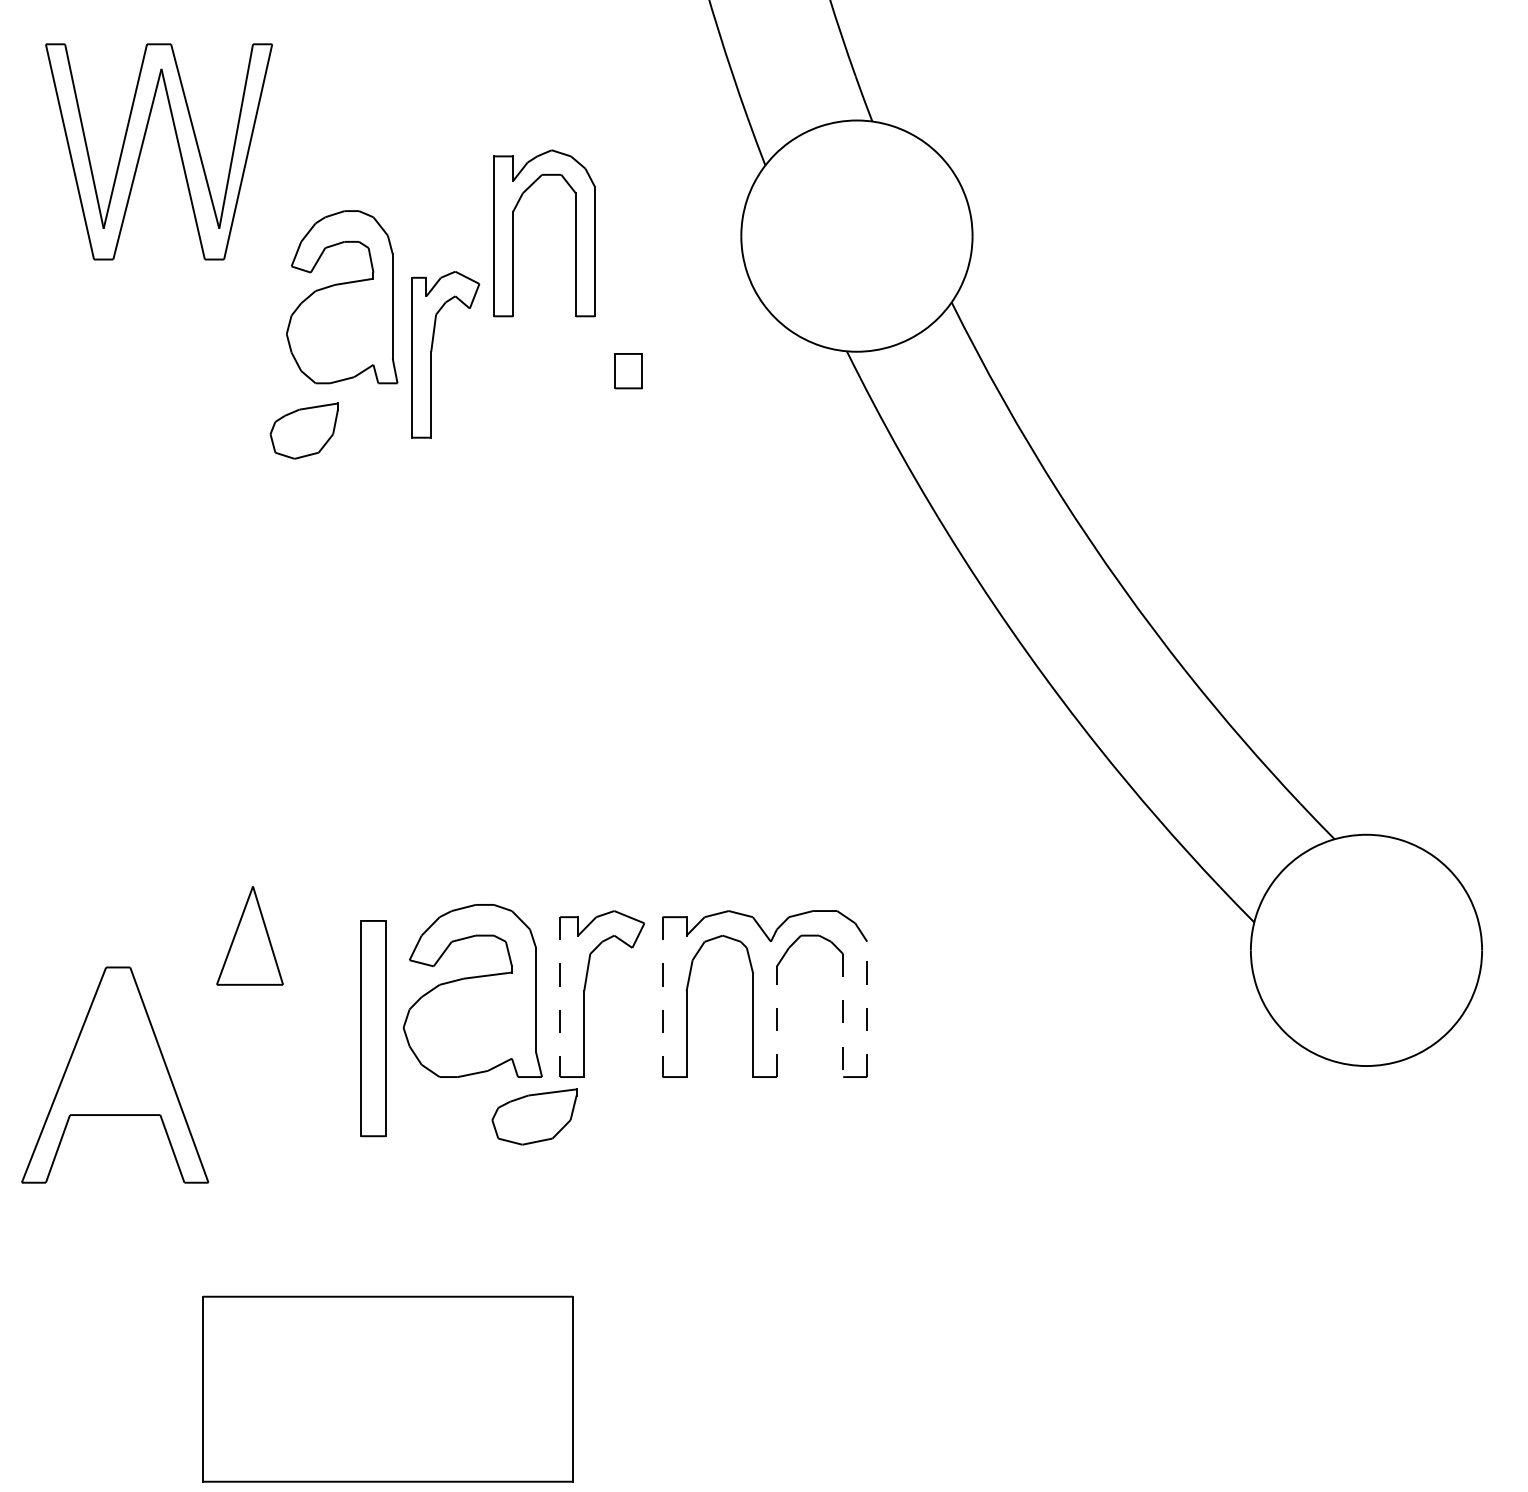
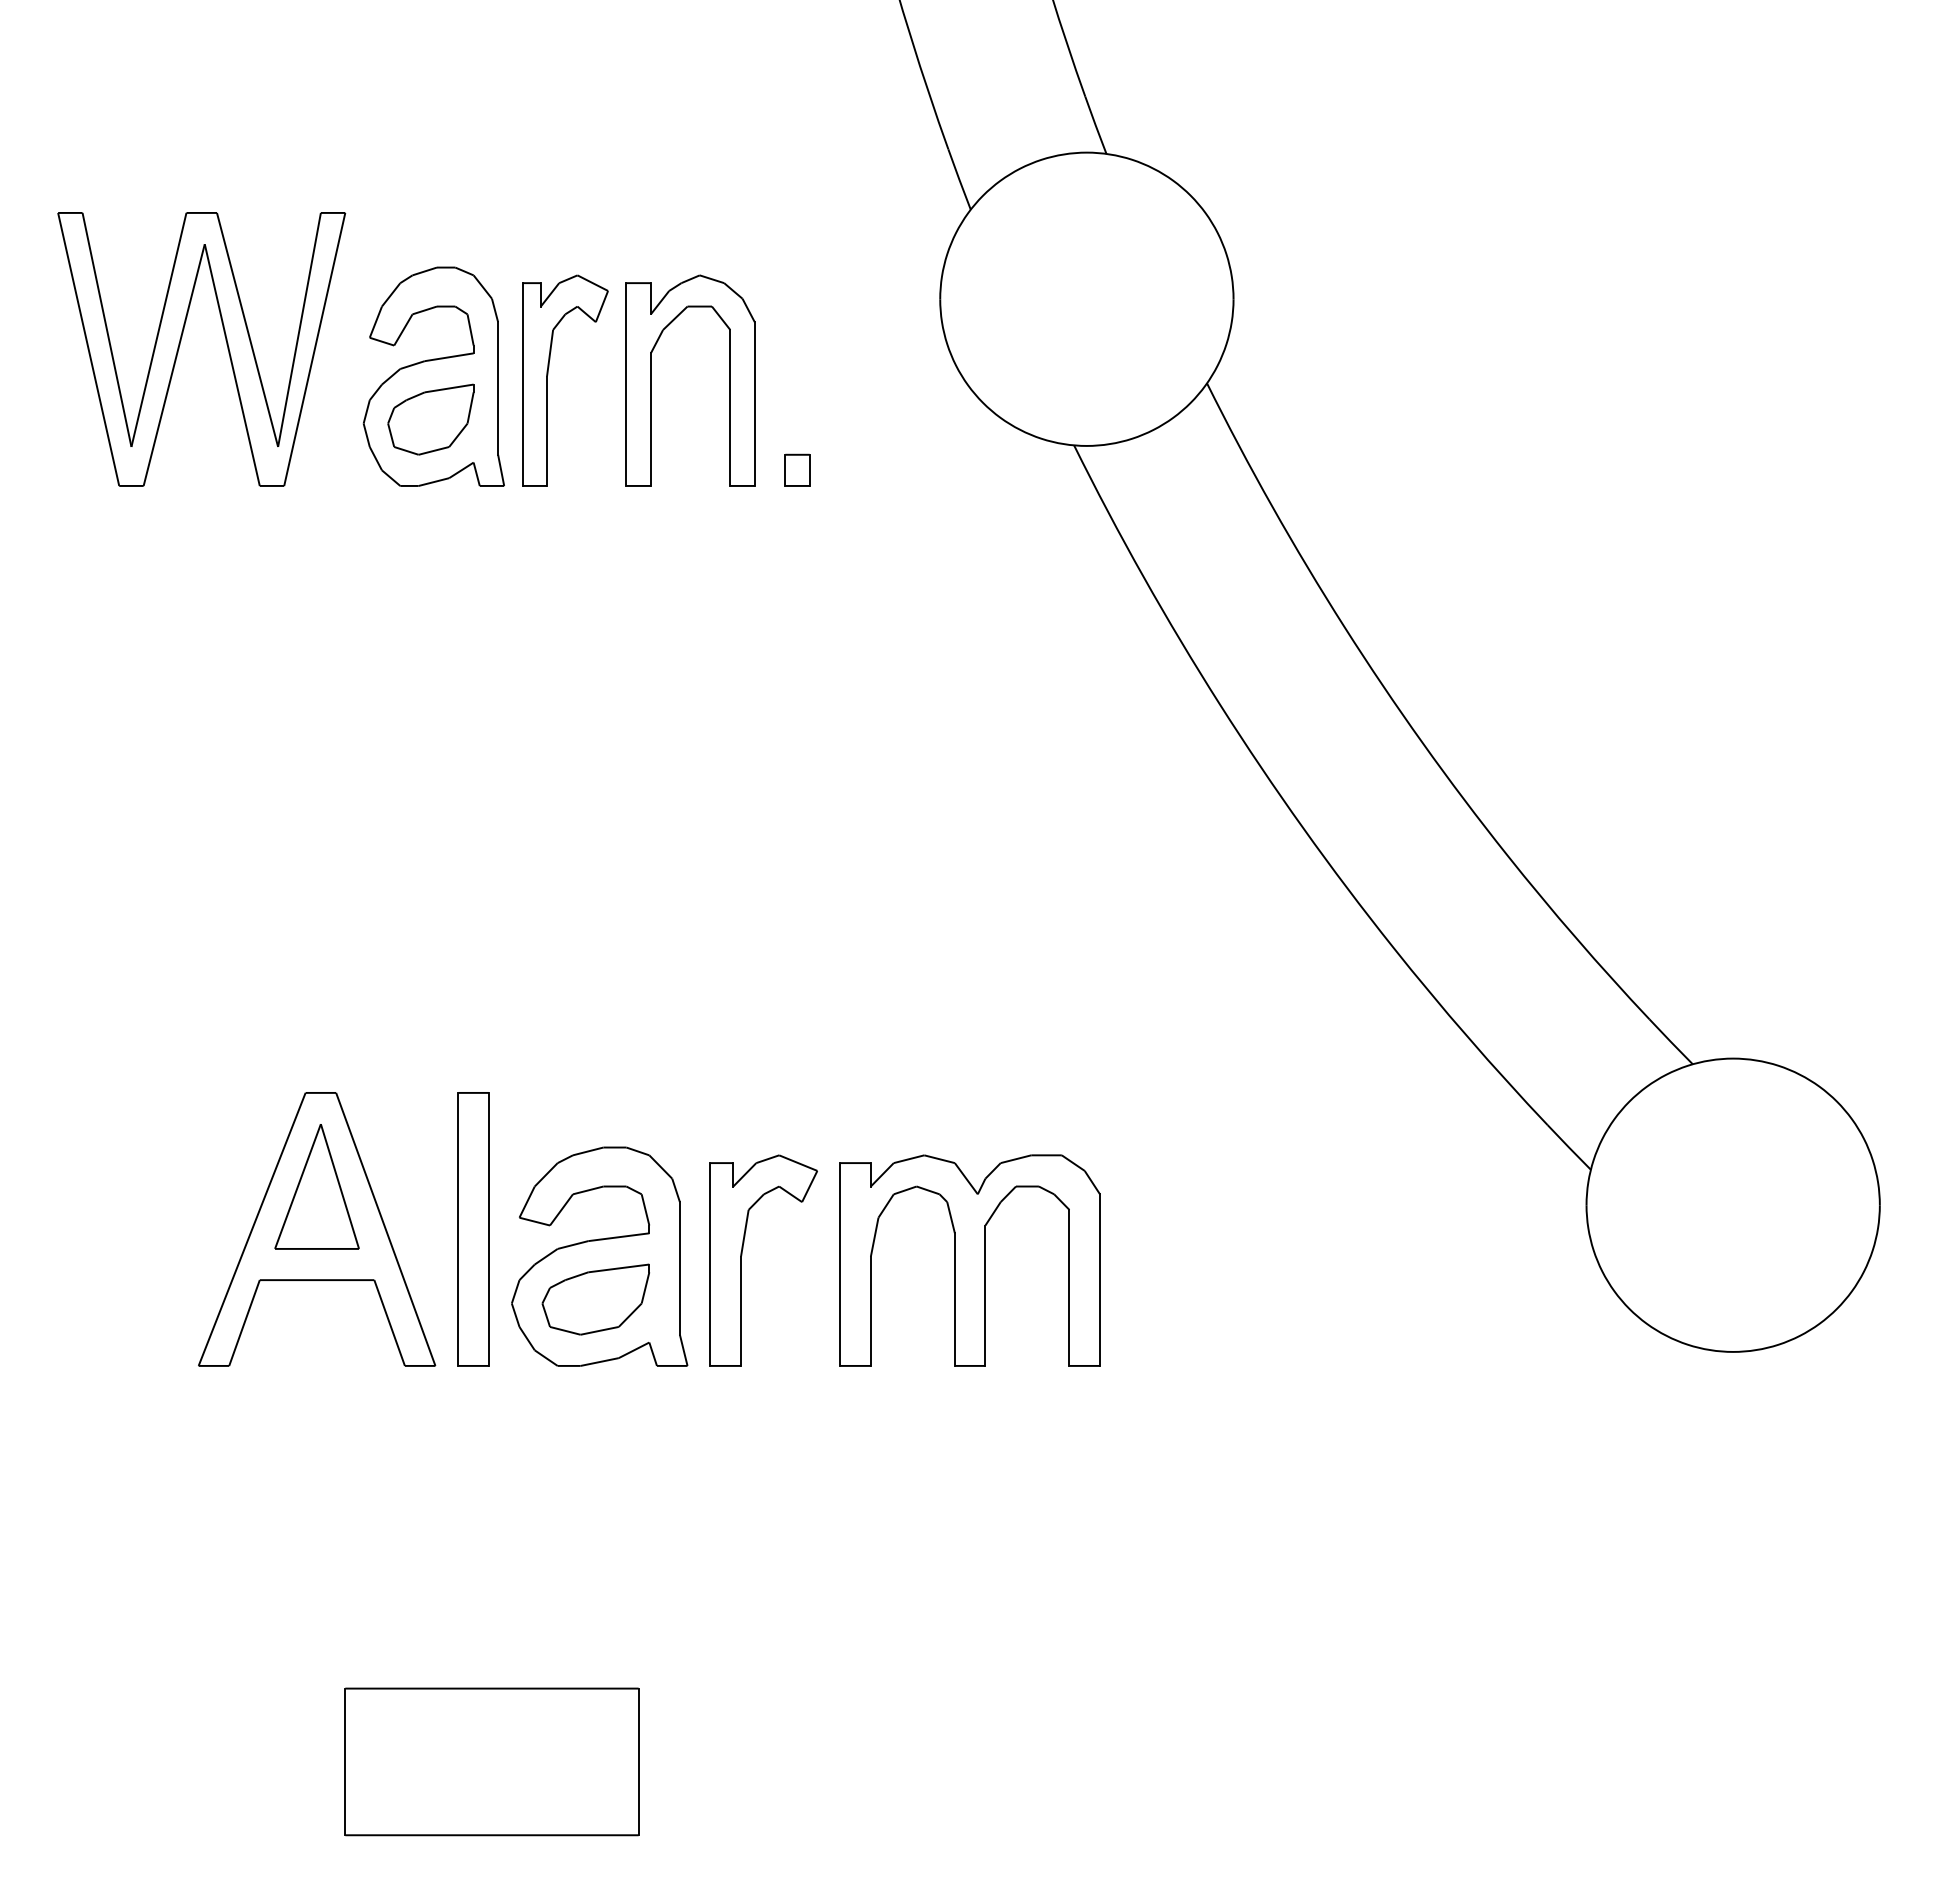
part: (142, 148) -> (180, 345), moved
part: (513, 233) -> (651, 380), moved
part: (432, 350) -> (548, 375), moved
part: (628, 370) -> (797, 469), size x0.71
part: (303, 431) -> (430, 419), moved
line: (560, 997) -> (710, 1265), dashed -> solid
line: (662, 997) -> (840, 1265), dashed -> solid
line: (867, 1009) -> (1100, 1280), dashed -> solid
line: (843, 1016) -> (1069, 1288), dashed -> solid
line: (777, 1021) -> (985, 1295), dashed -> solid
part: (373, 1028) -> (473, 1229), moved
part: (115, 1075) -> (317, 1229), moved
part: (534, 1116) -> (595, 1299), moved
part: (387, 1388) -> (491, 1761), size x0.62

